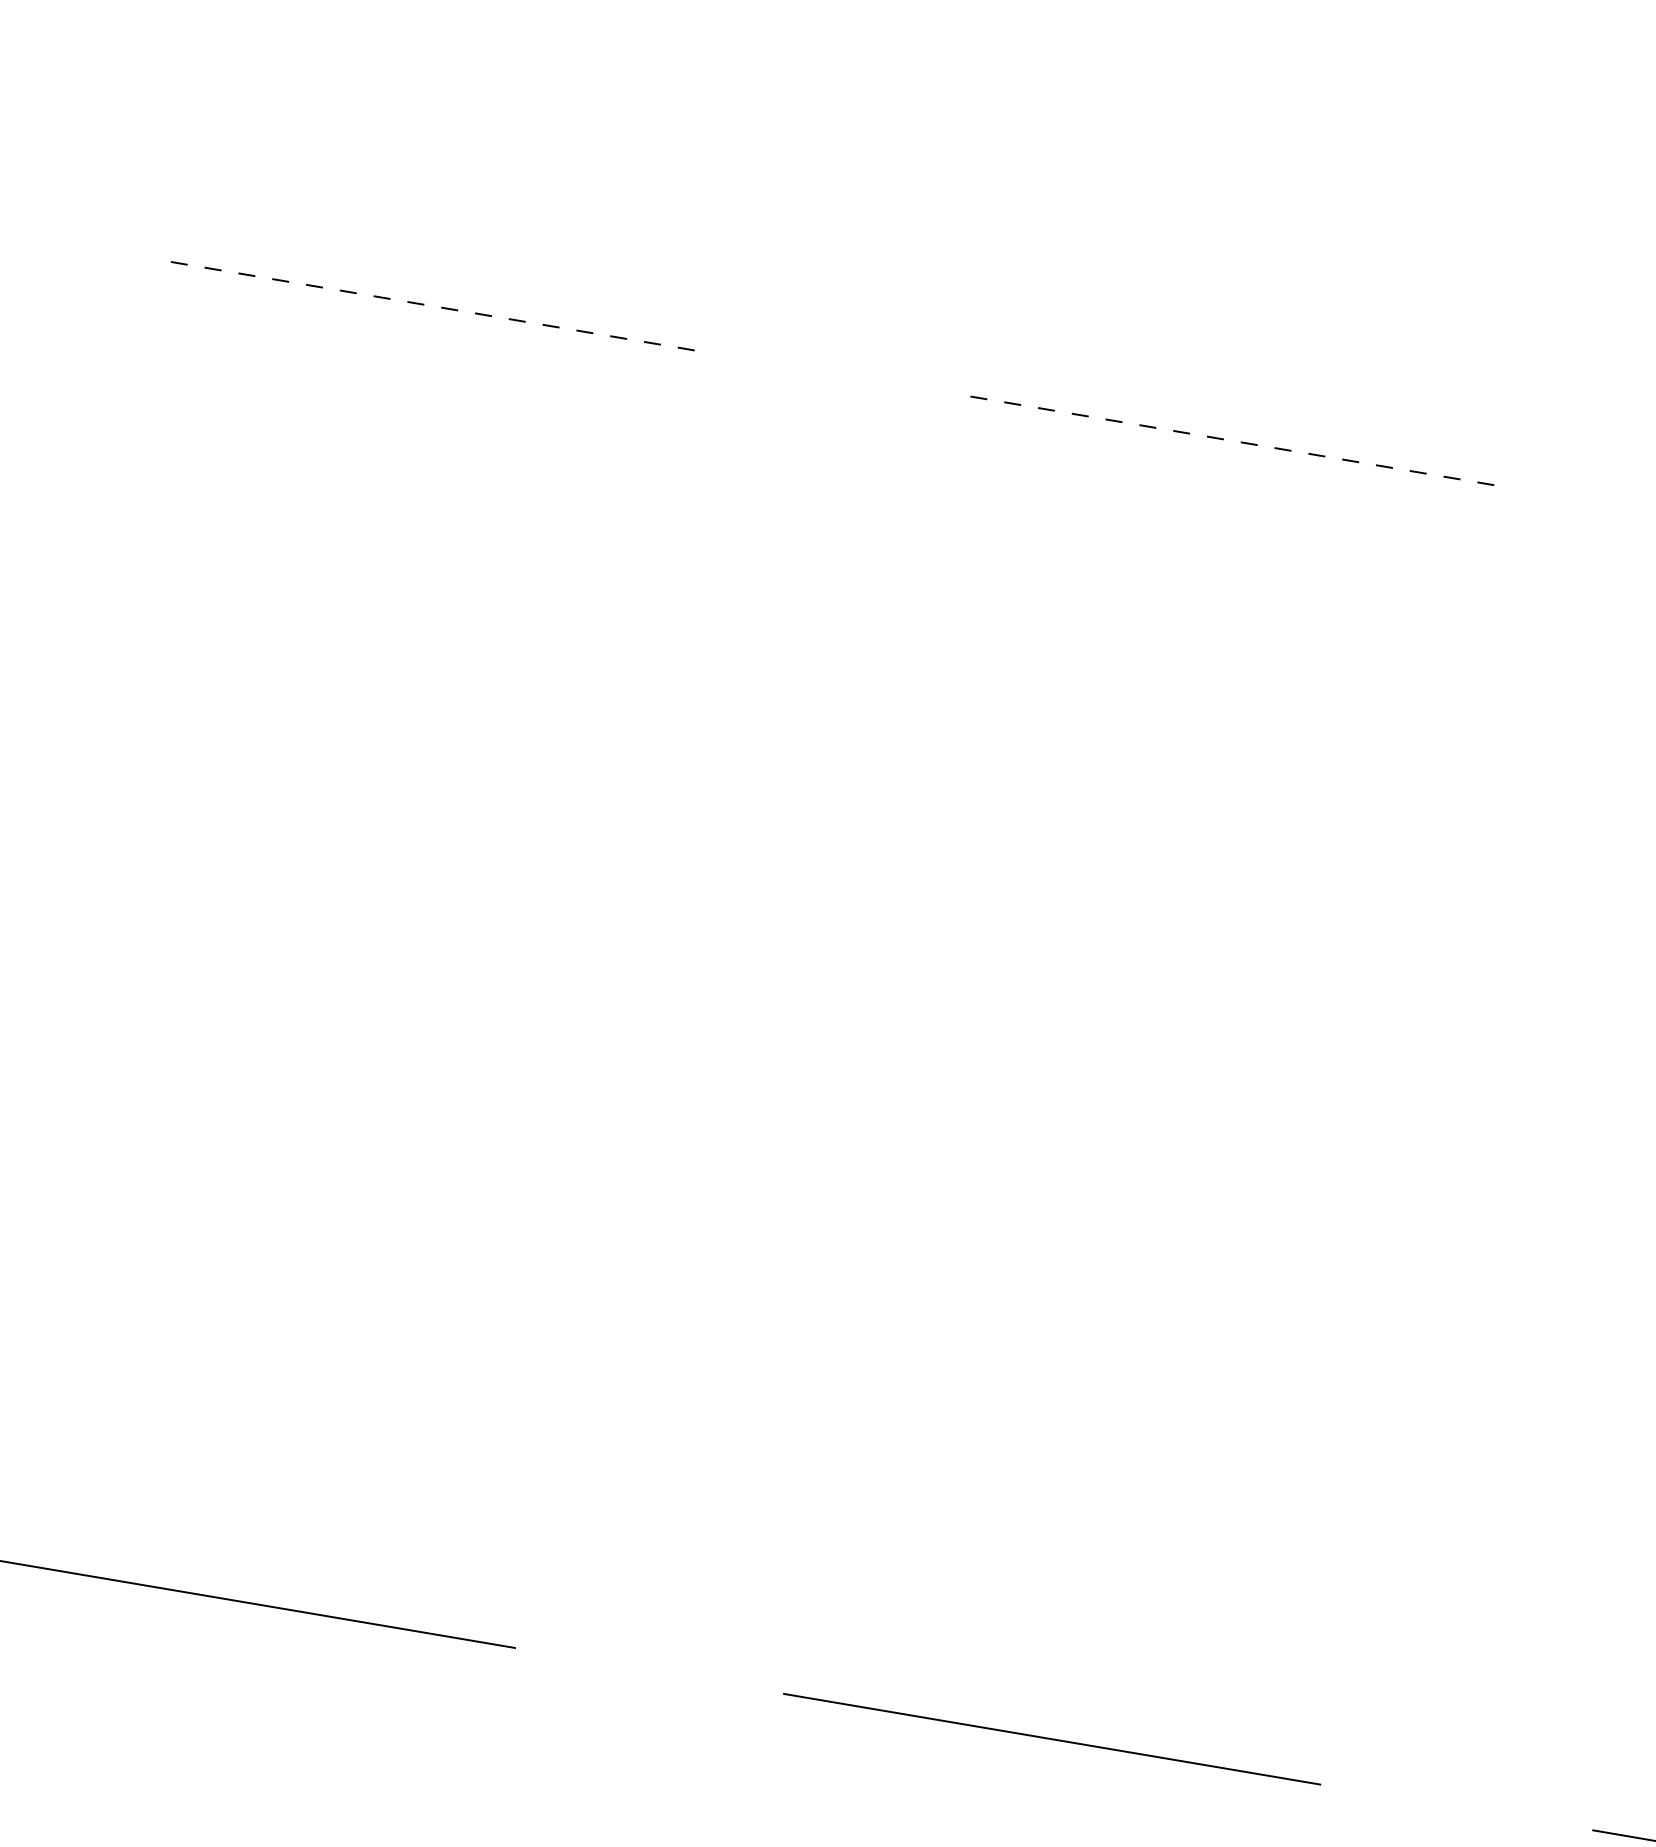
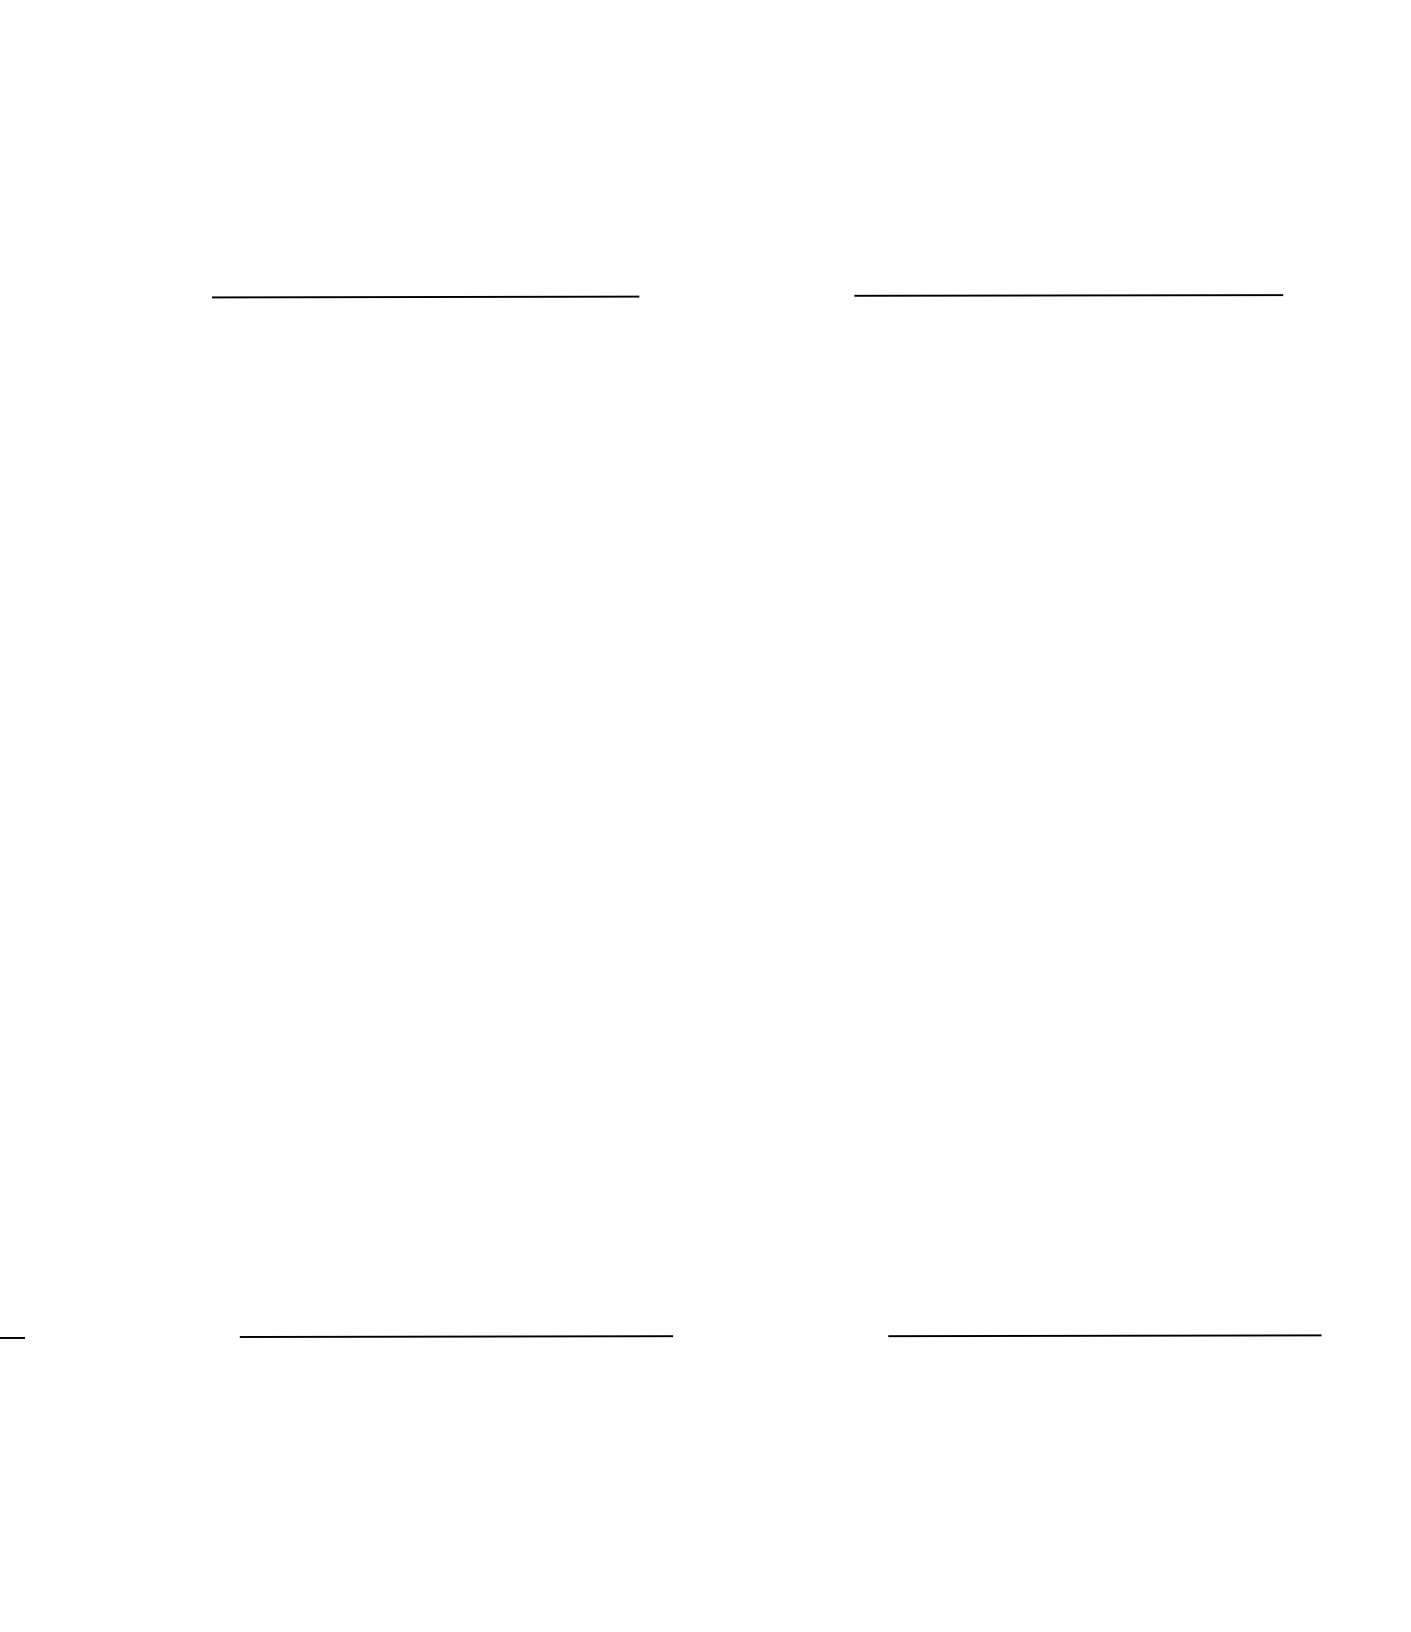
line: (429, 306) -> (425, 297), dashed -> solid
line: (1227, 440) -> (1068, 295), dashed -> solid

